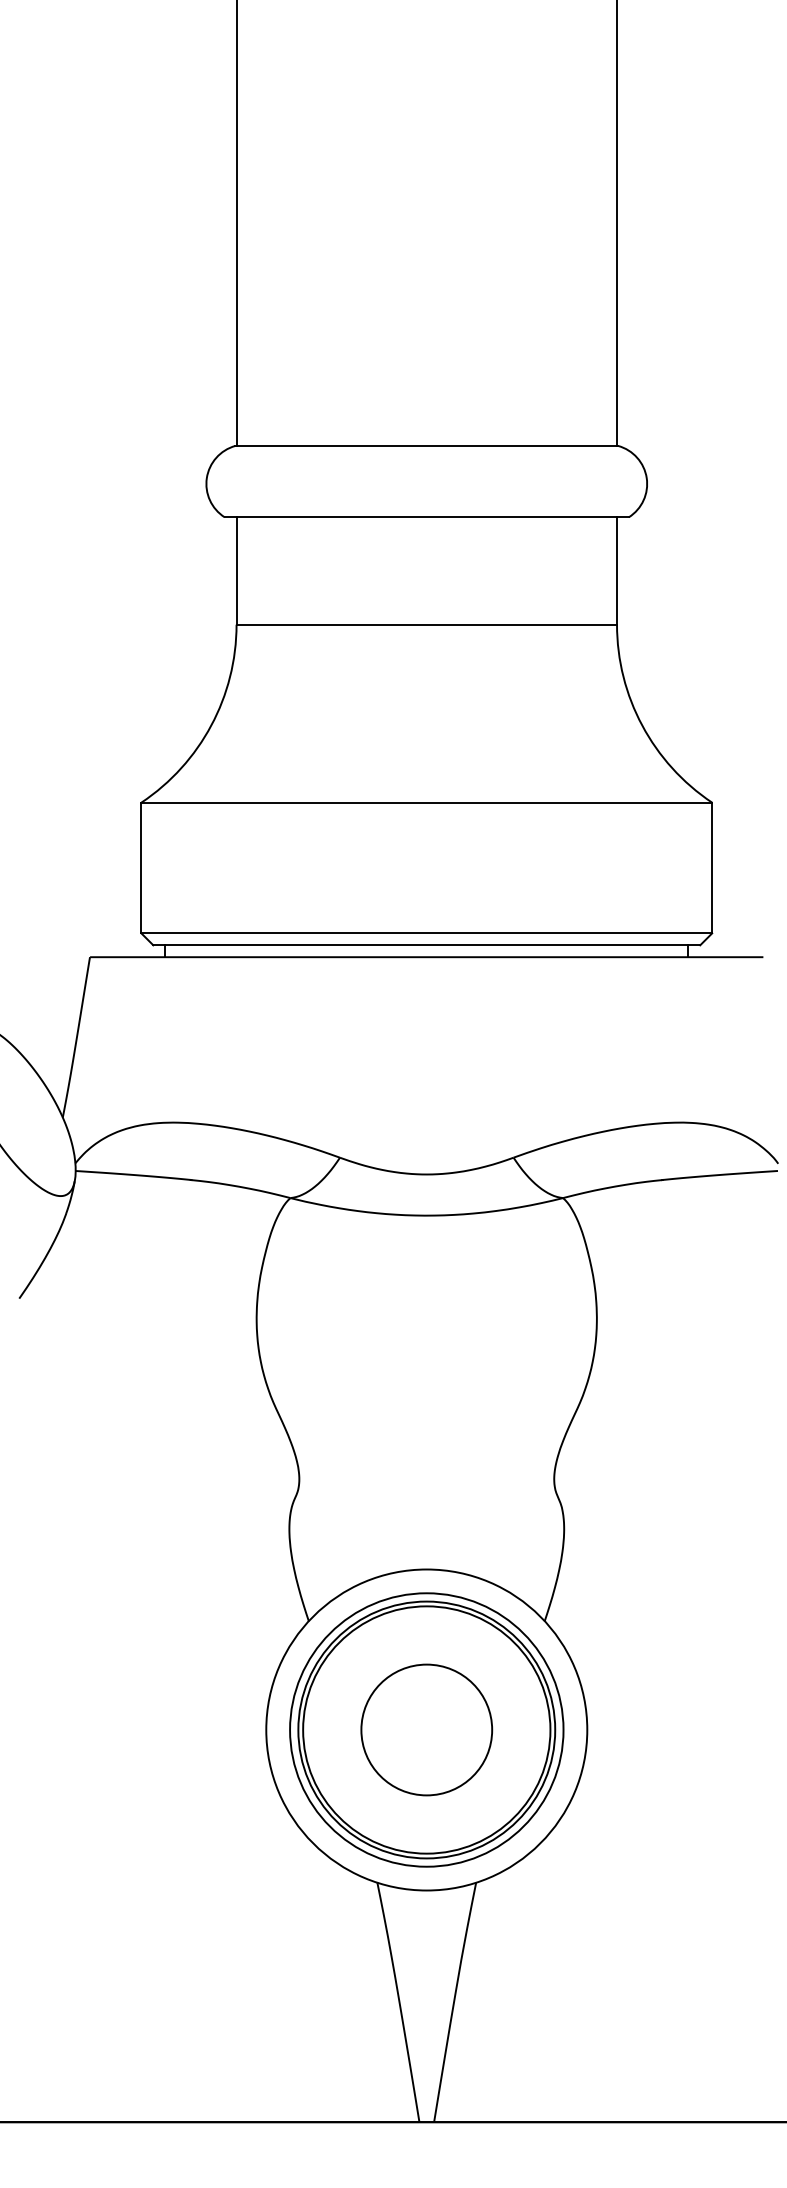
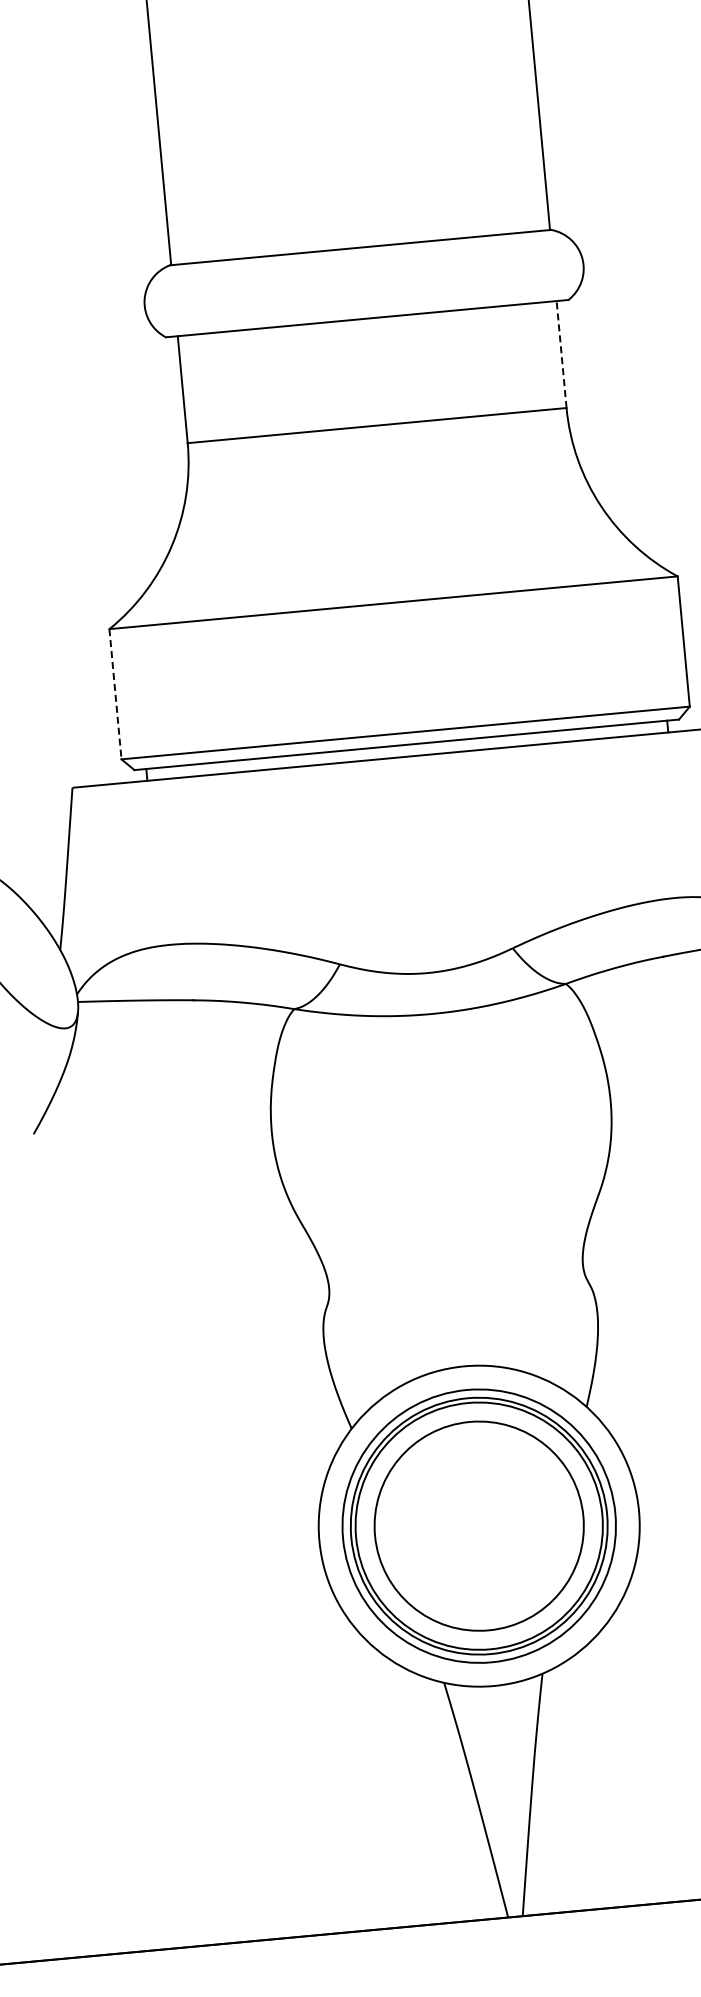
line: (617, 571) -> (562, 355), solid -> dashed
line: (141, 868) -> (115, 694), solid -> dashed
circle: (426, 1729) -> (478, 1525), size x1.6

